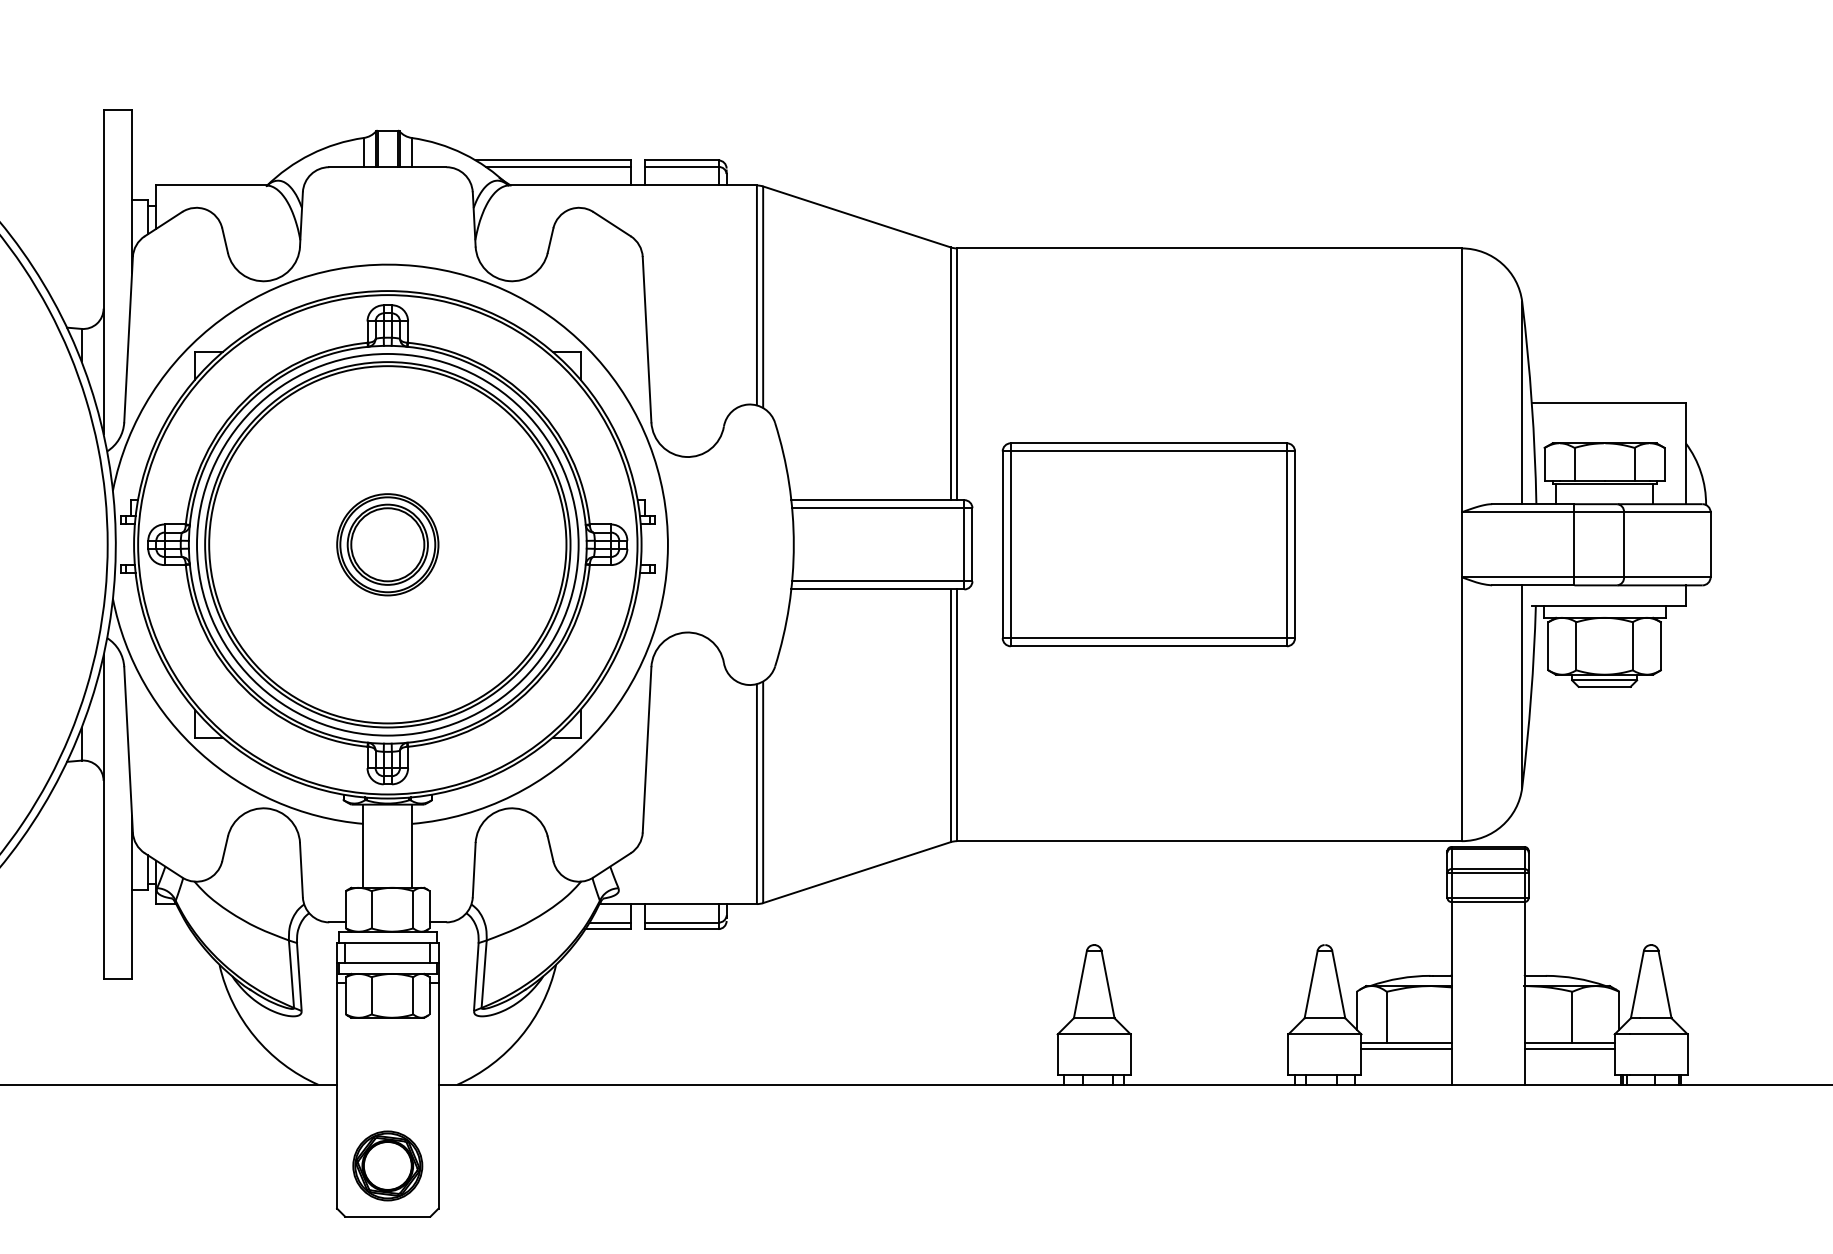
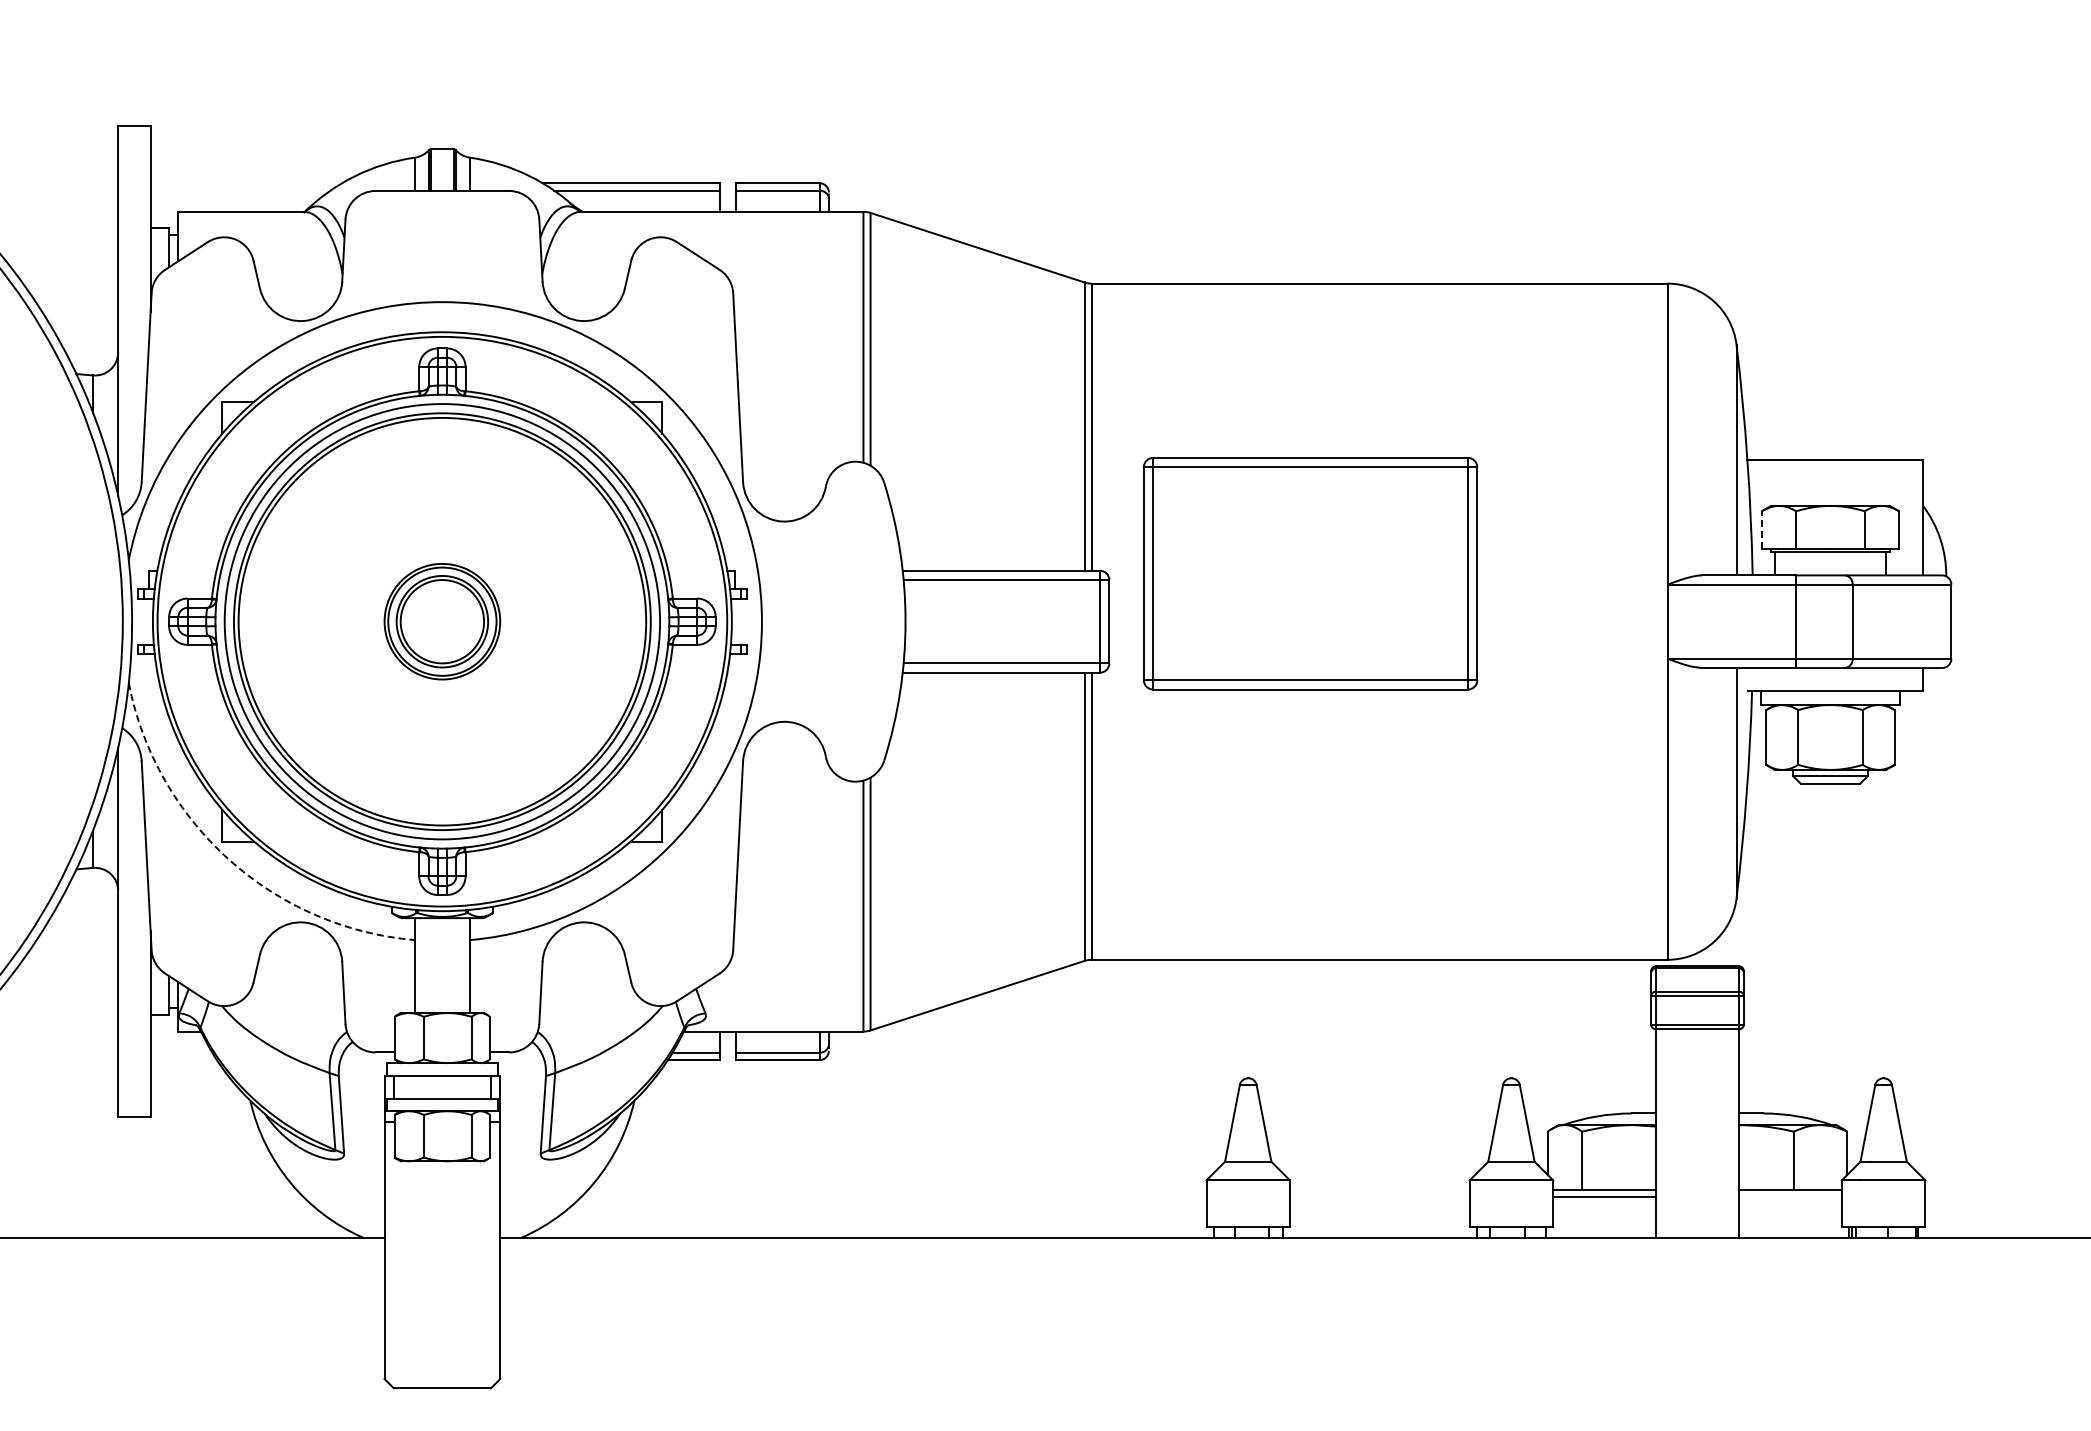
line: (1545, 463) -> (1762, 529), solid -> dashed
part: (1148, 544) -> (1310, 573), moved
arc: (200, 753) -> (228, 859), solid -> dashed
line: (1569, 1048) -> (1790, 1196), removed
part: (387, 1166) -> (442, 1330), removed

